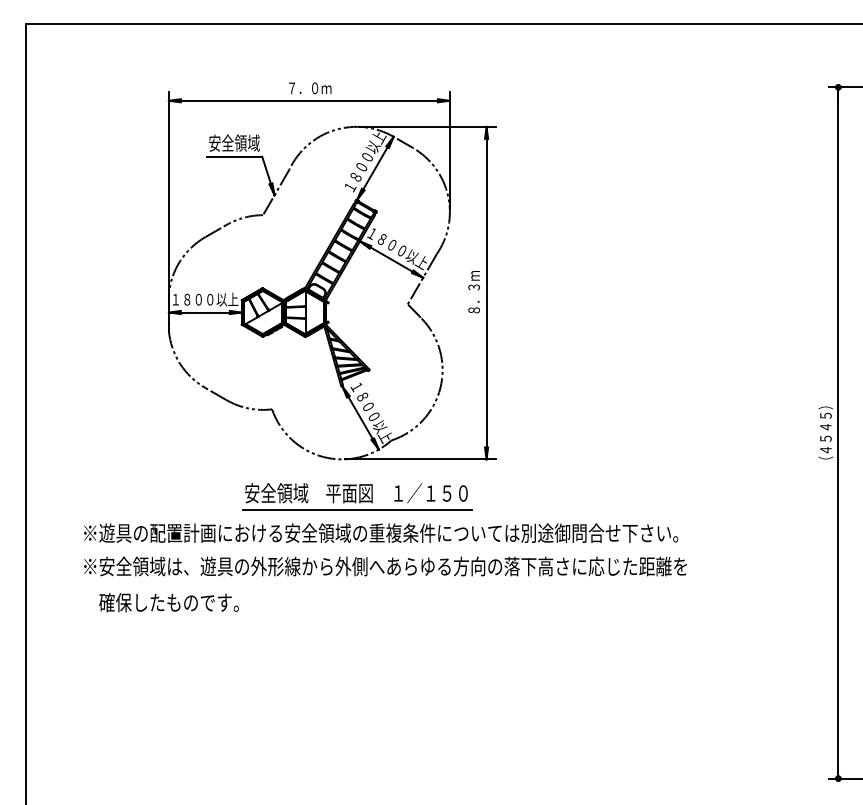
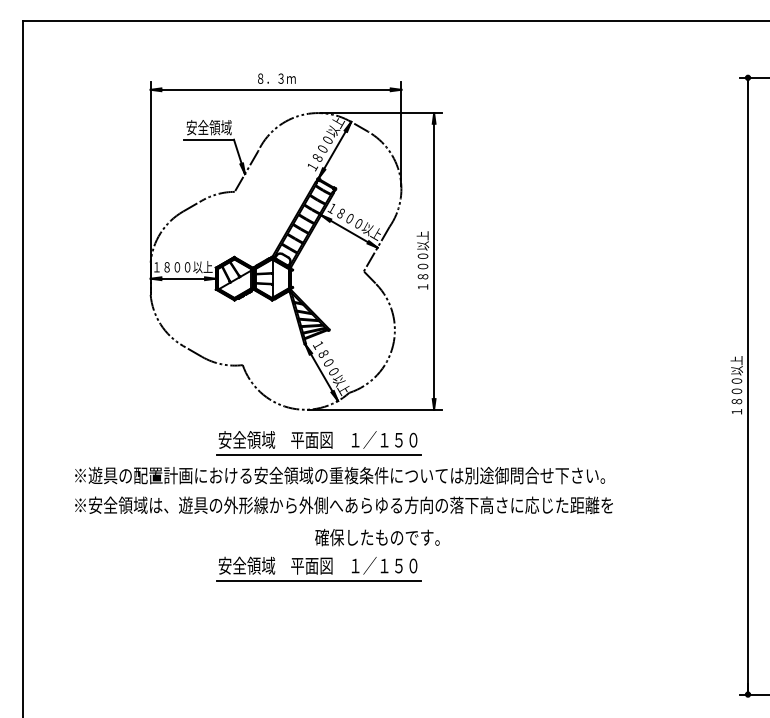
text: (303, 88) -> (270, 78), ７．０ｍ -> ８．３ｍ
text: (473, 291) -> (422, 259), ８．３ｍ -> １８００以上
text: (825, 431) -> (736, 384), （４５４５） -> １８００以上
text: (168, 602) -> (376, 537), moved
part: (357, 637) -> (318, 568), added

